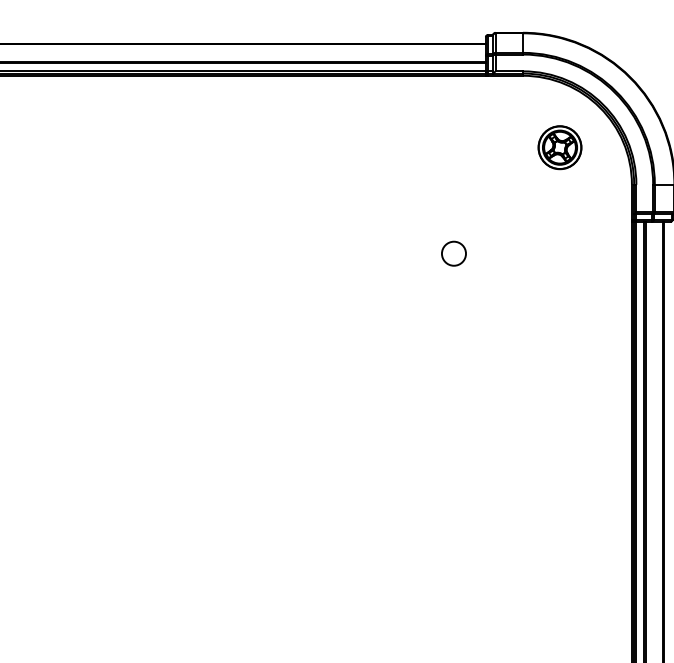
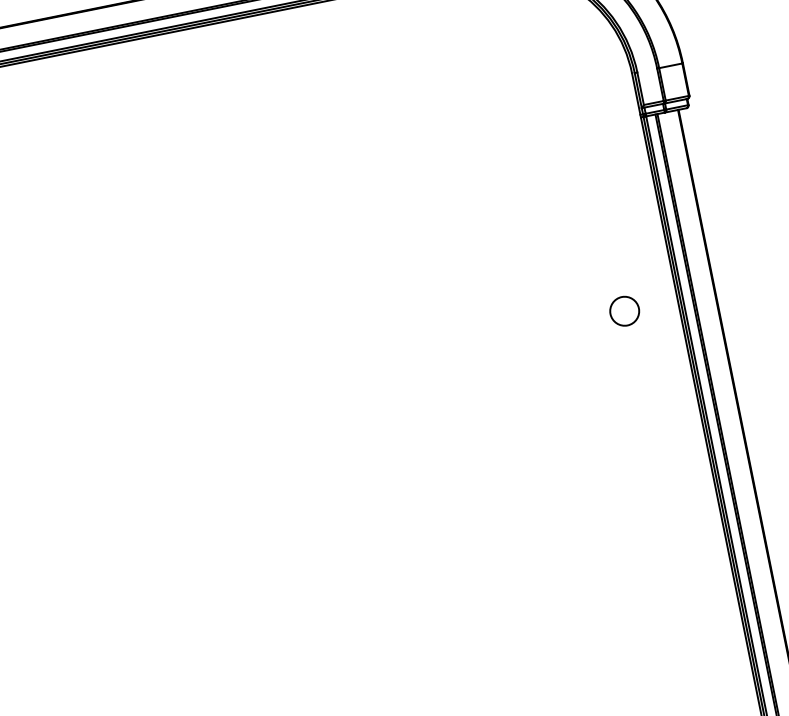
part: (559, 147) -> (537, 46), removed
circle: (453, 253) -> (624, 311), moved

